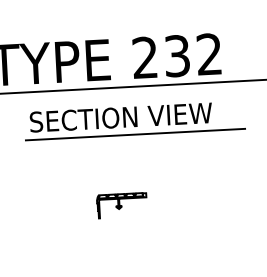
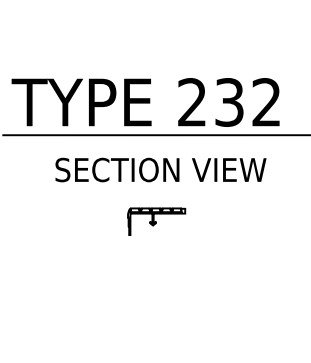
line: (135, 134) -> (176, 190), removed
part: (121, 205) -> (156, 221), moved

